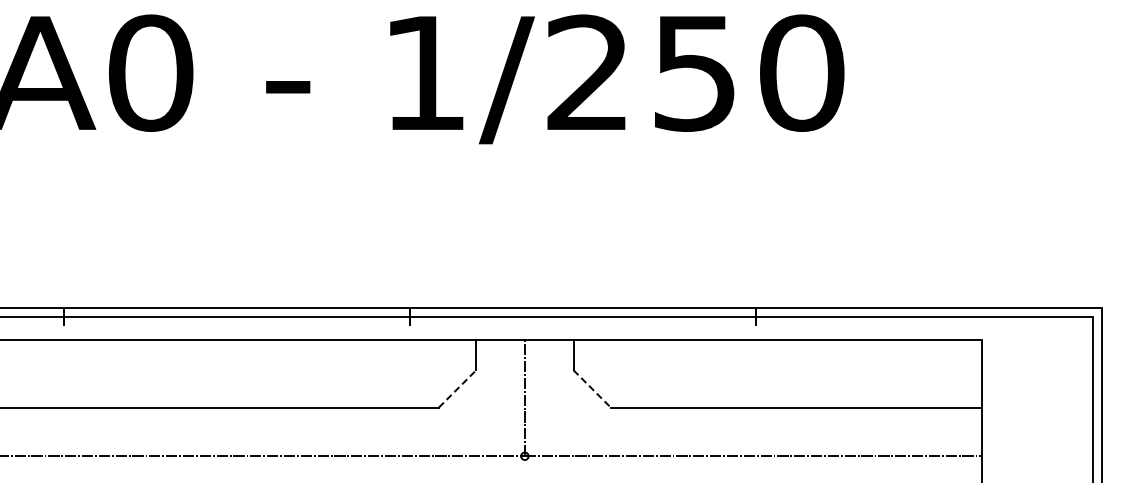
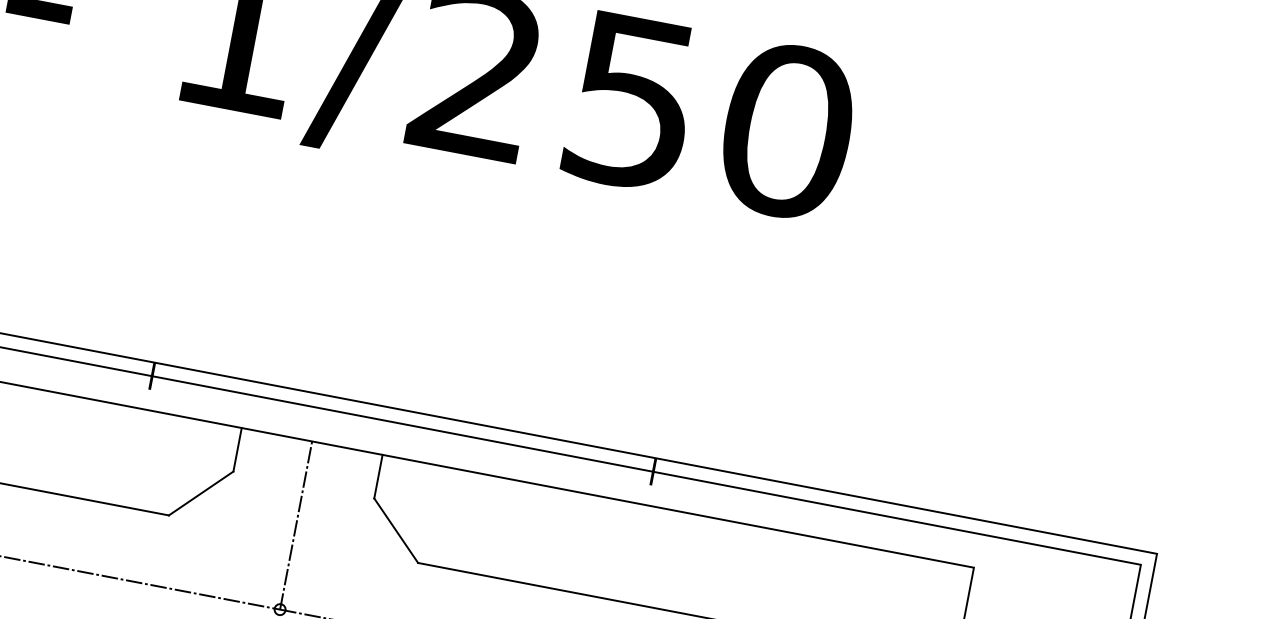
line: (457, 388) -> (201, 492), dashed -> solid
line: (592, 389) -> (396, 531), dashed -> solid

